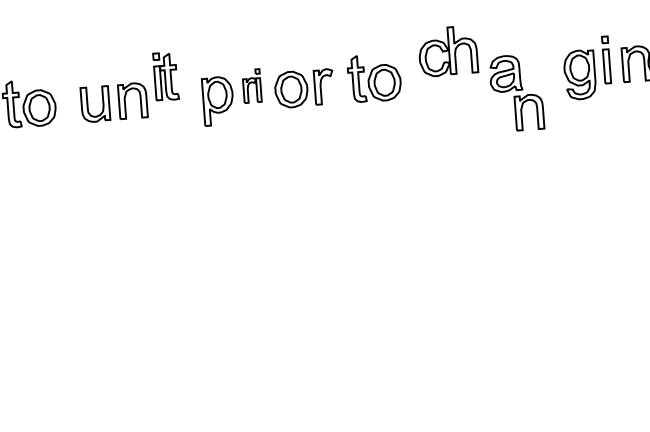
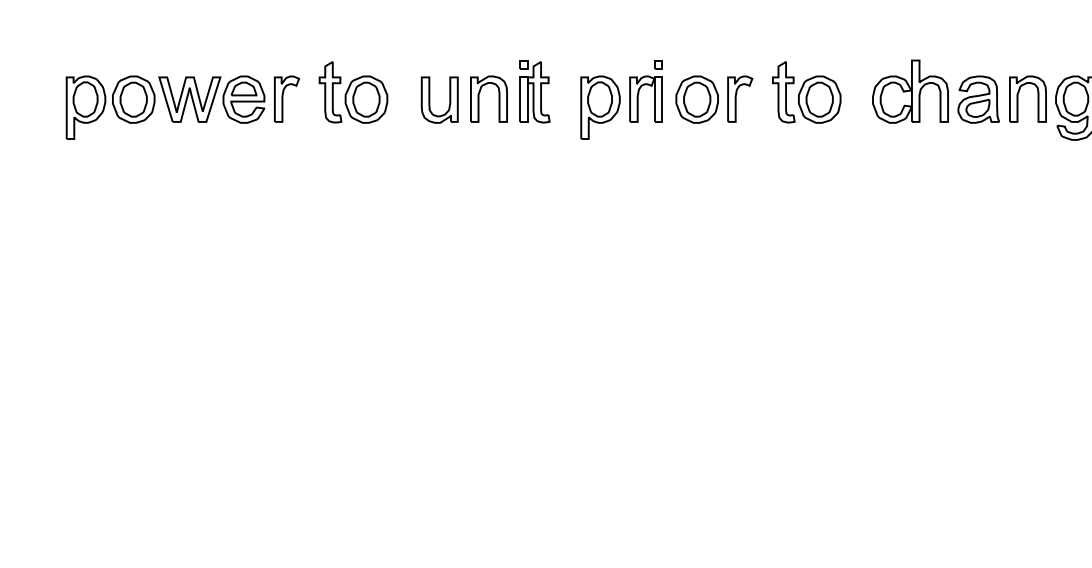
part: (448, 51) -> (910, 91), moved
part: (165, 76) -> (534, 91), moved
part: (251, 86) -> (645, 91), size x1.43
part: (522, 112) -> (1018, 98), moved

